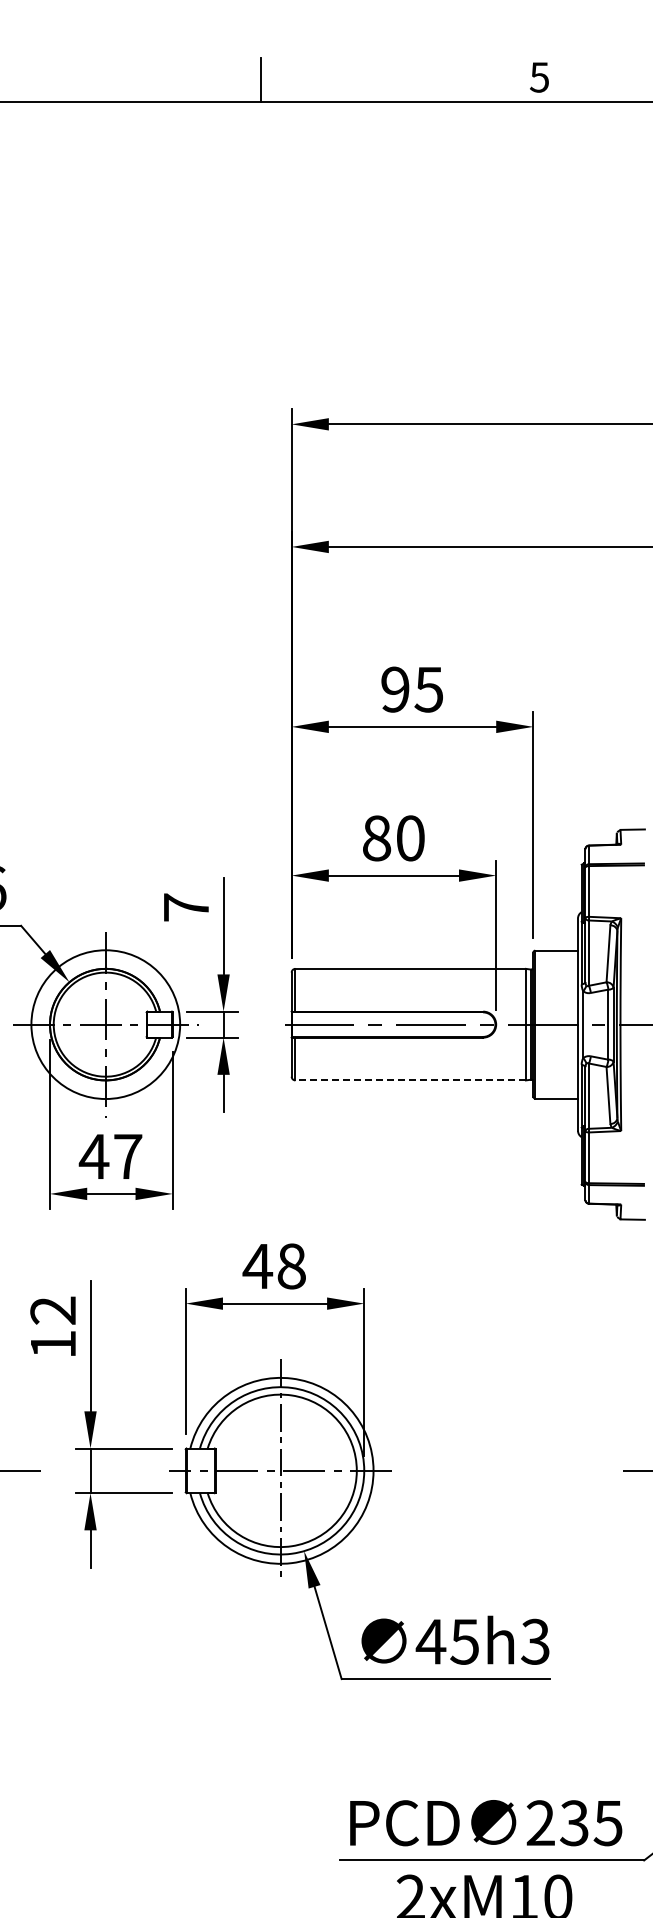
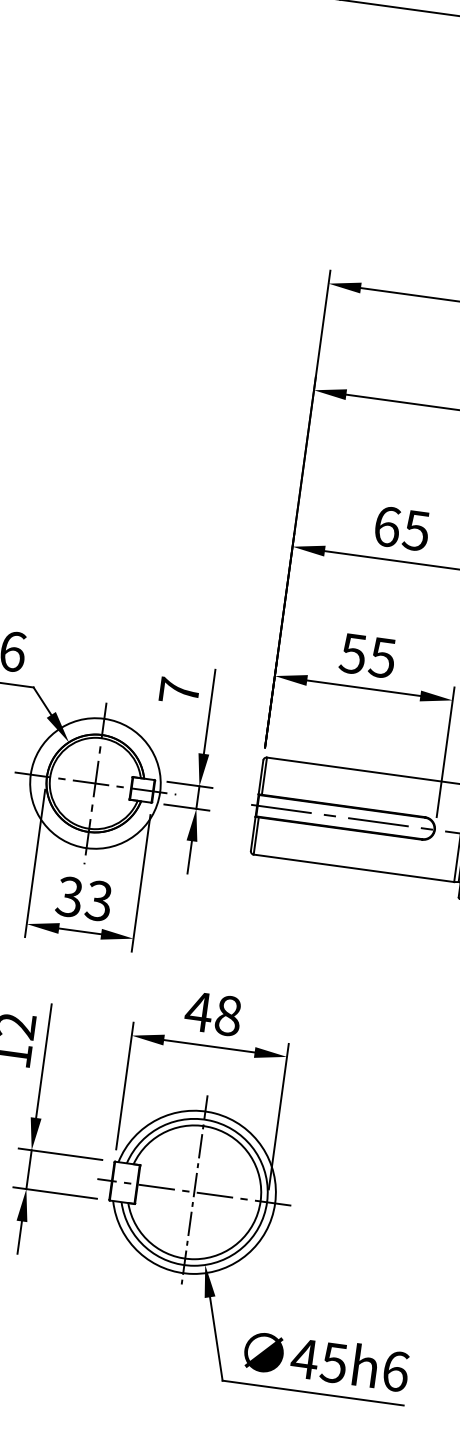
text: (395, 689) -> (387, 526), 95 -> 65
text: (393, 838) -> (367, 655), 80 -> 55
line: (410, 1080) -> (353, 868), dashed -> solid
text: (110, 1156) -> (83, 898), 47 -> 33
text: (535, 1641) -> (395, 1371), 45h3 -> 45h6

